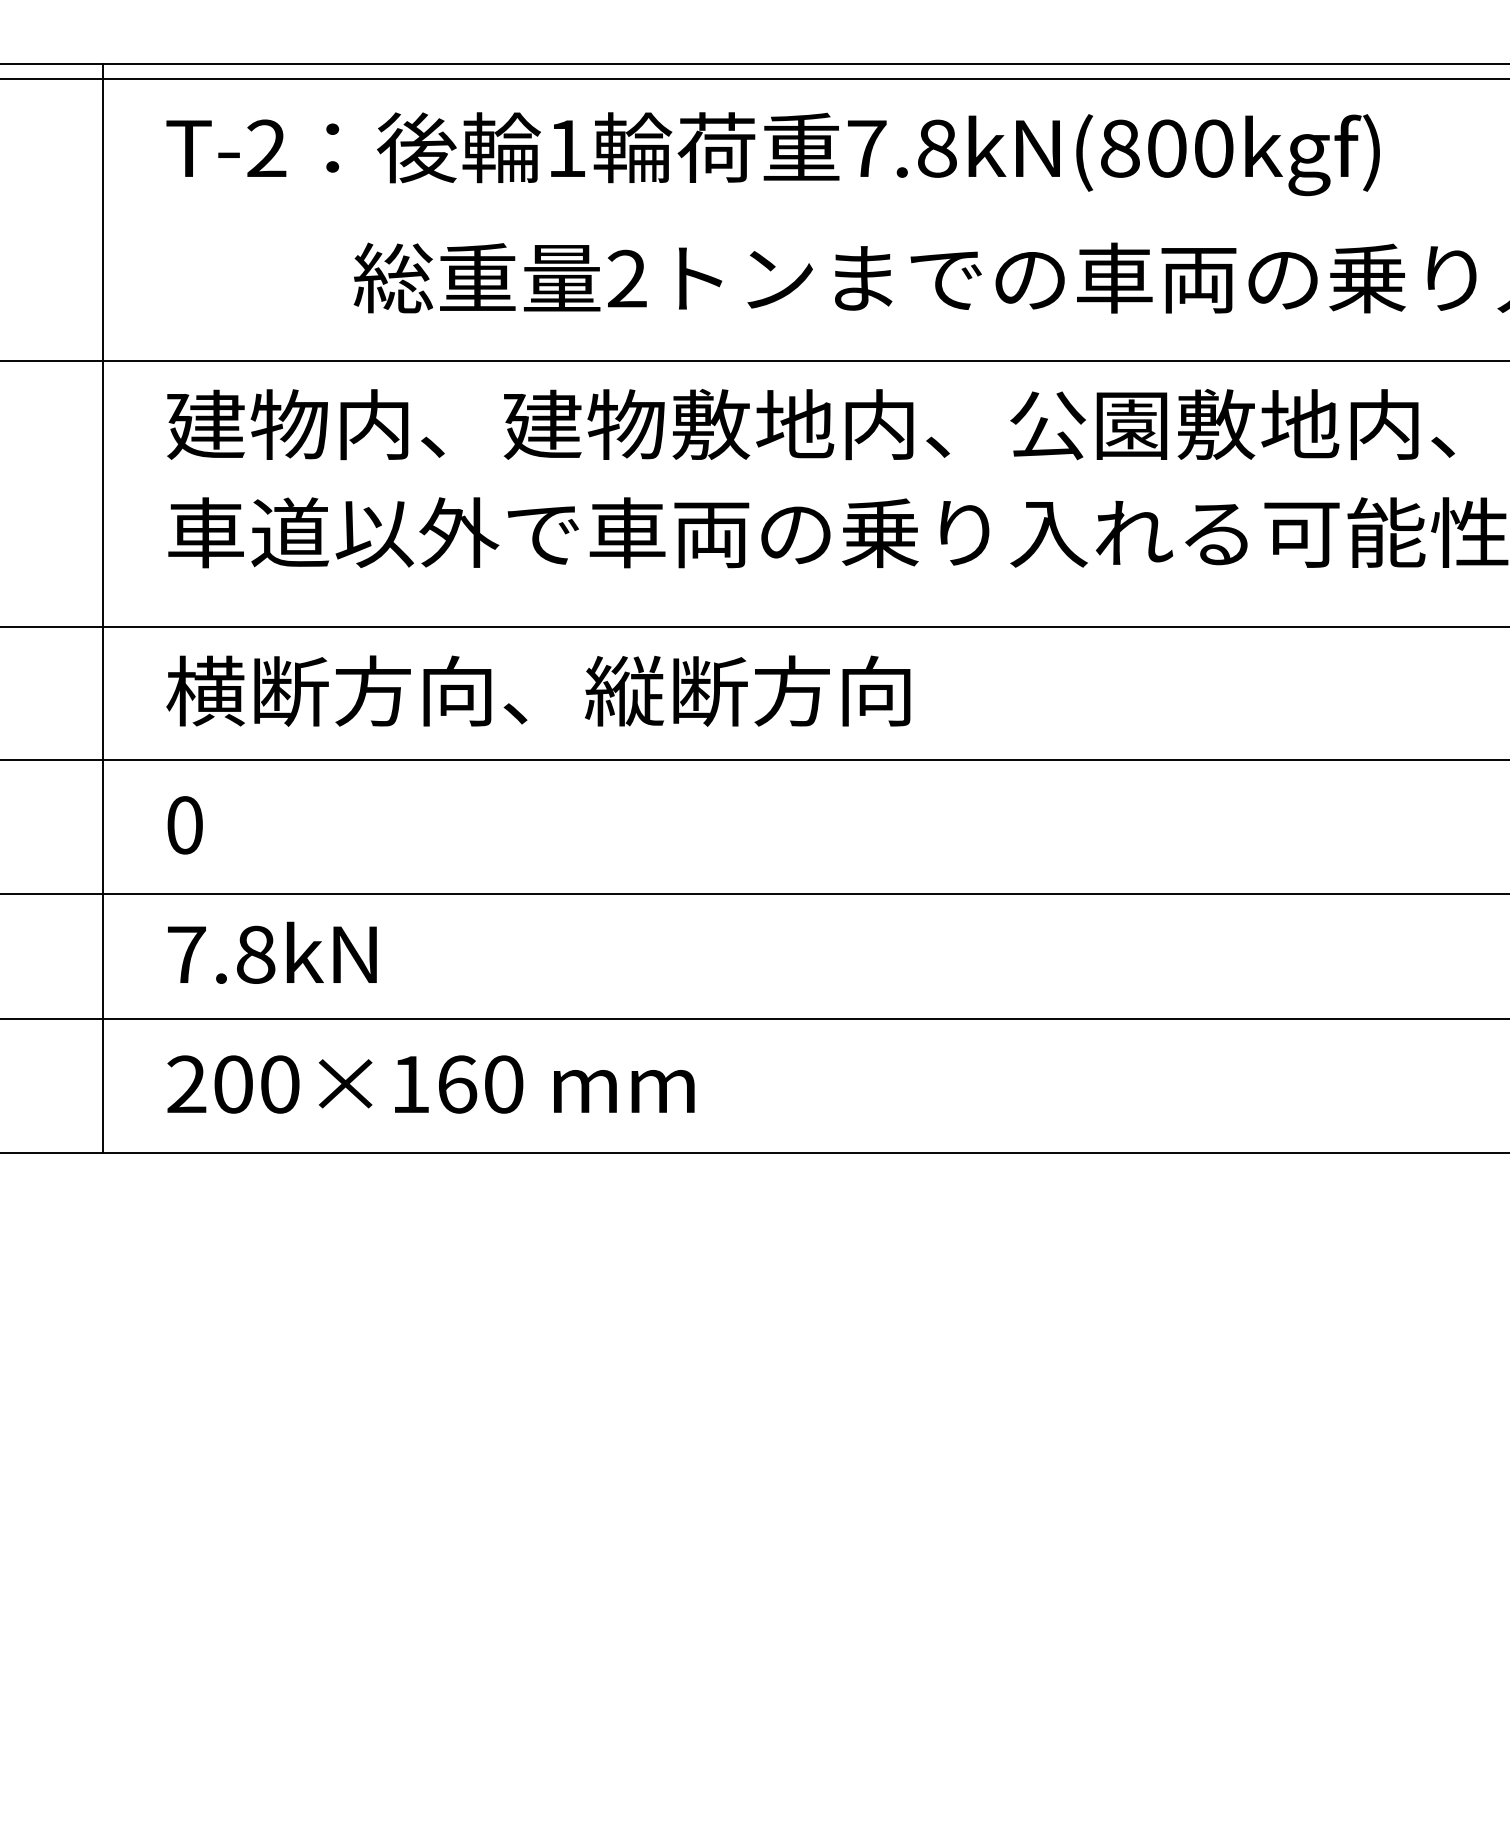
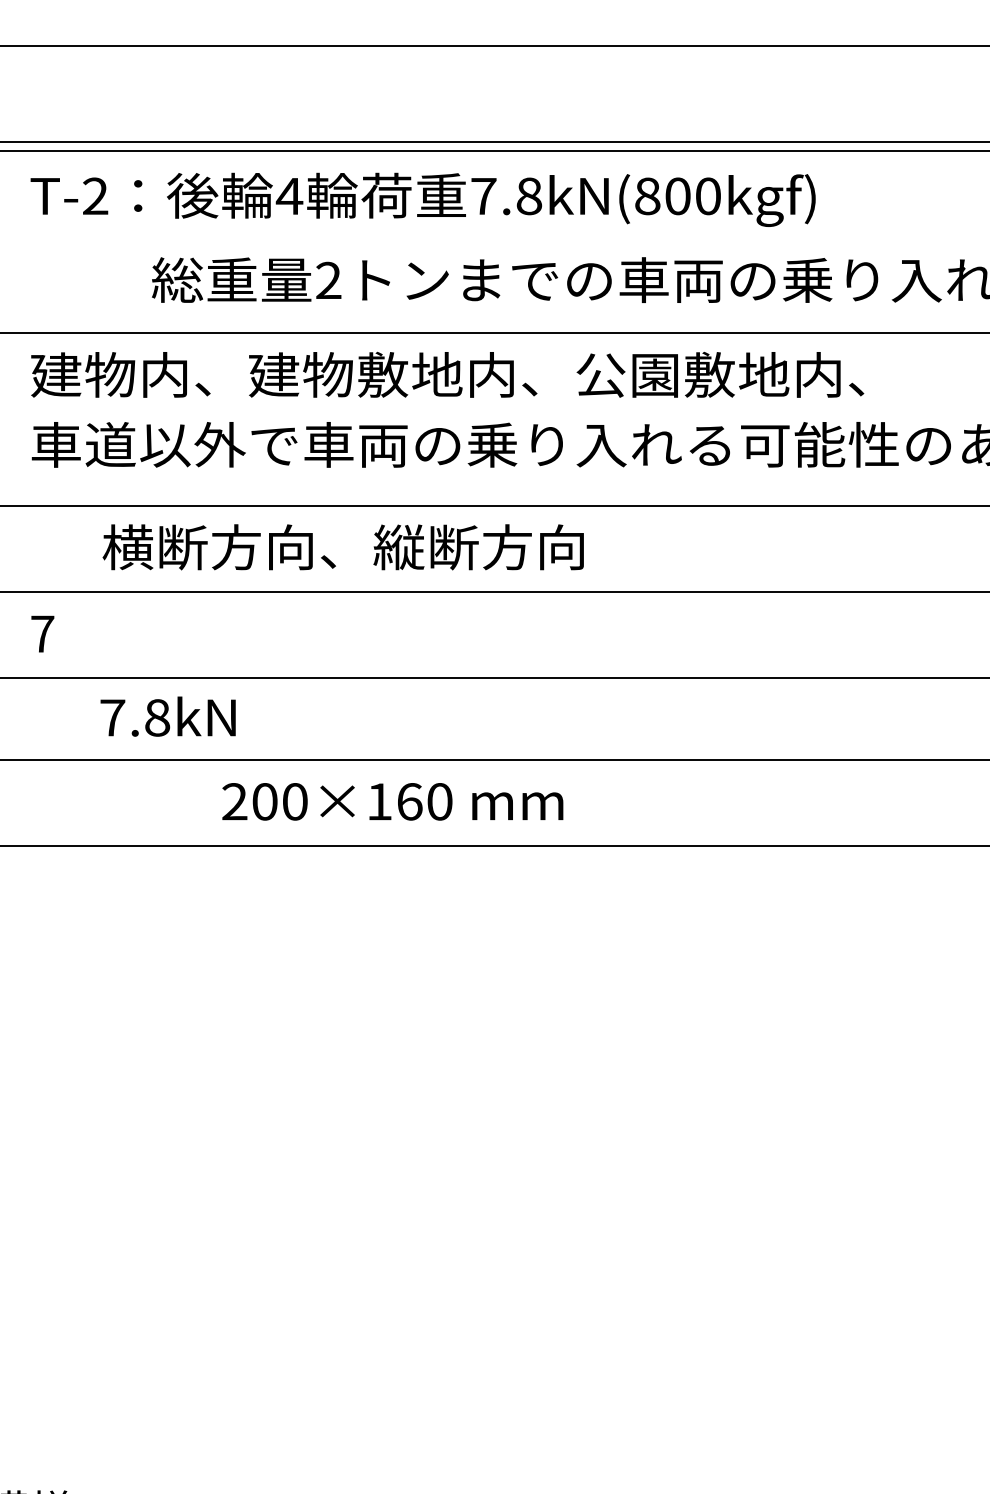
text: (566, 148) -> (289, 196), 1 -> 4
text: (537, 691) -> (342, 547), moved
text: (184, 824) -> (42, 633), 0 -> 7
text: (271, 952) -> (167, 716), moved
text: (430, 1084) -> (392, 801), moved

